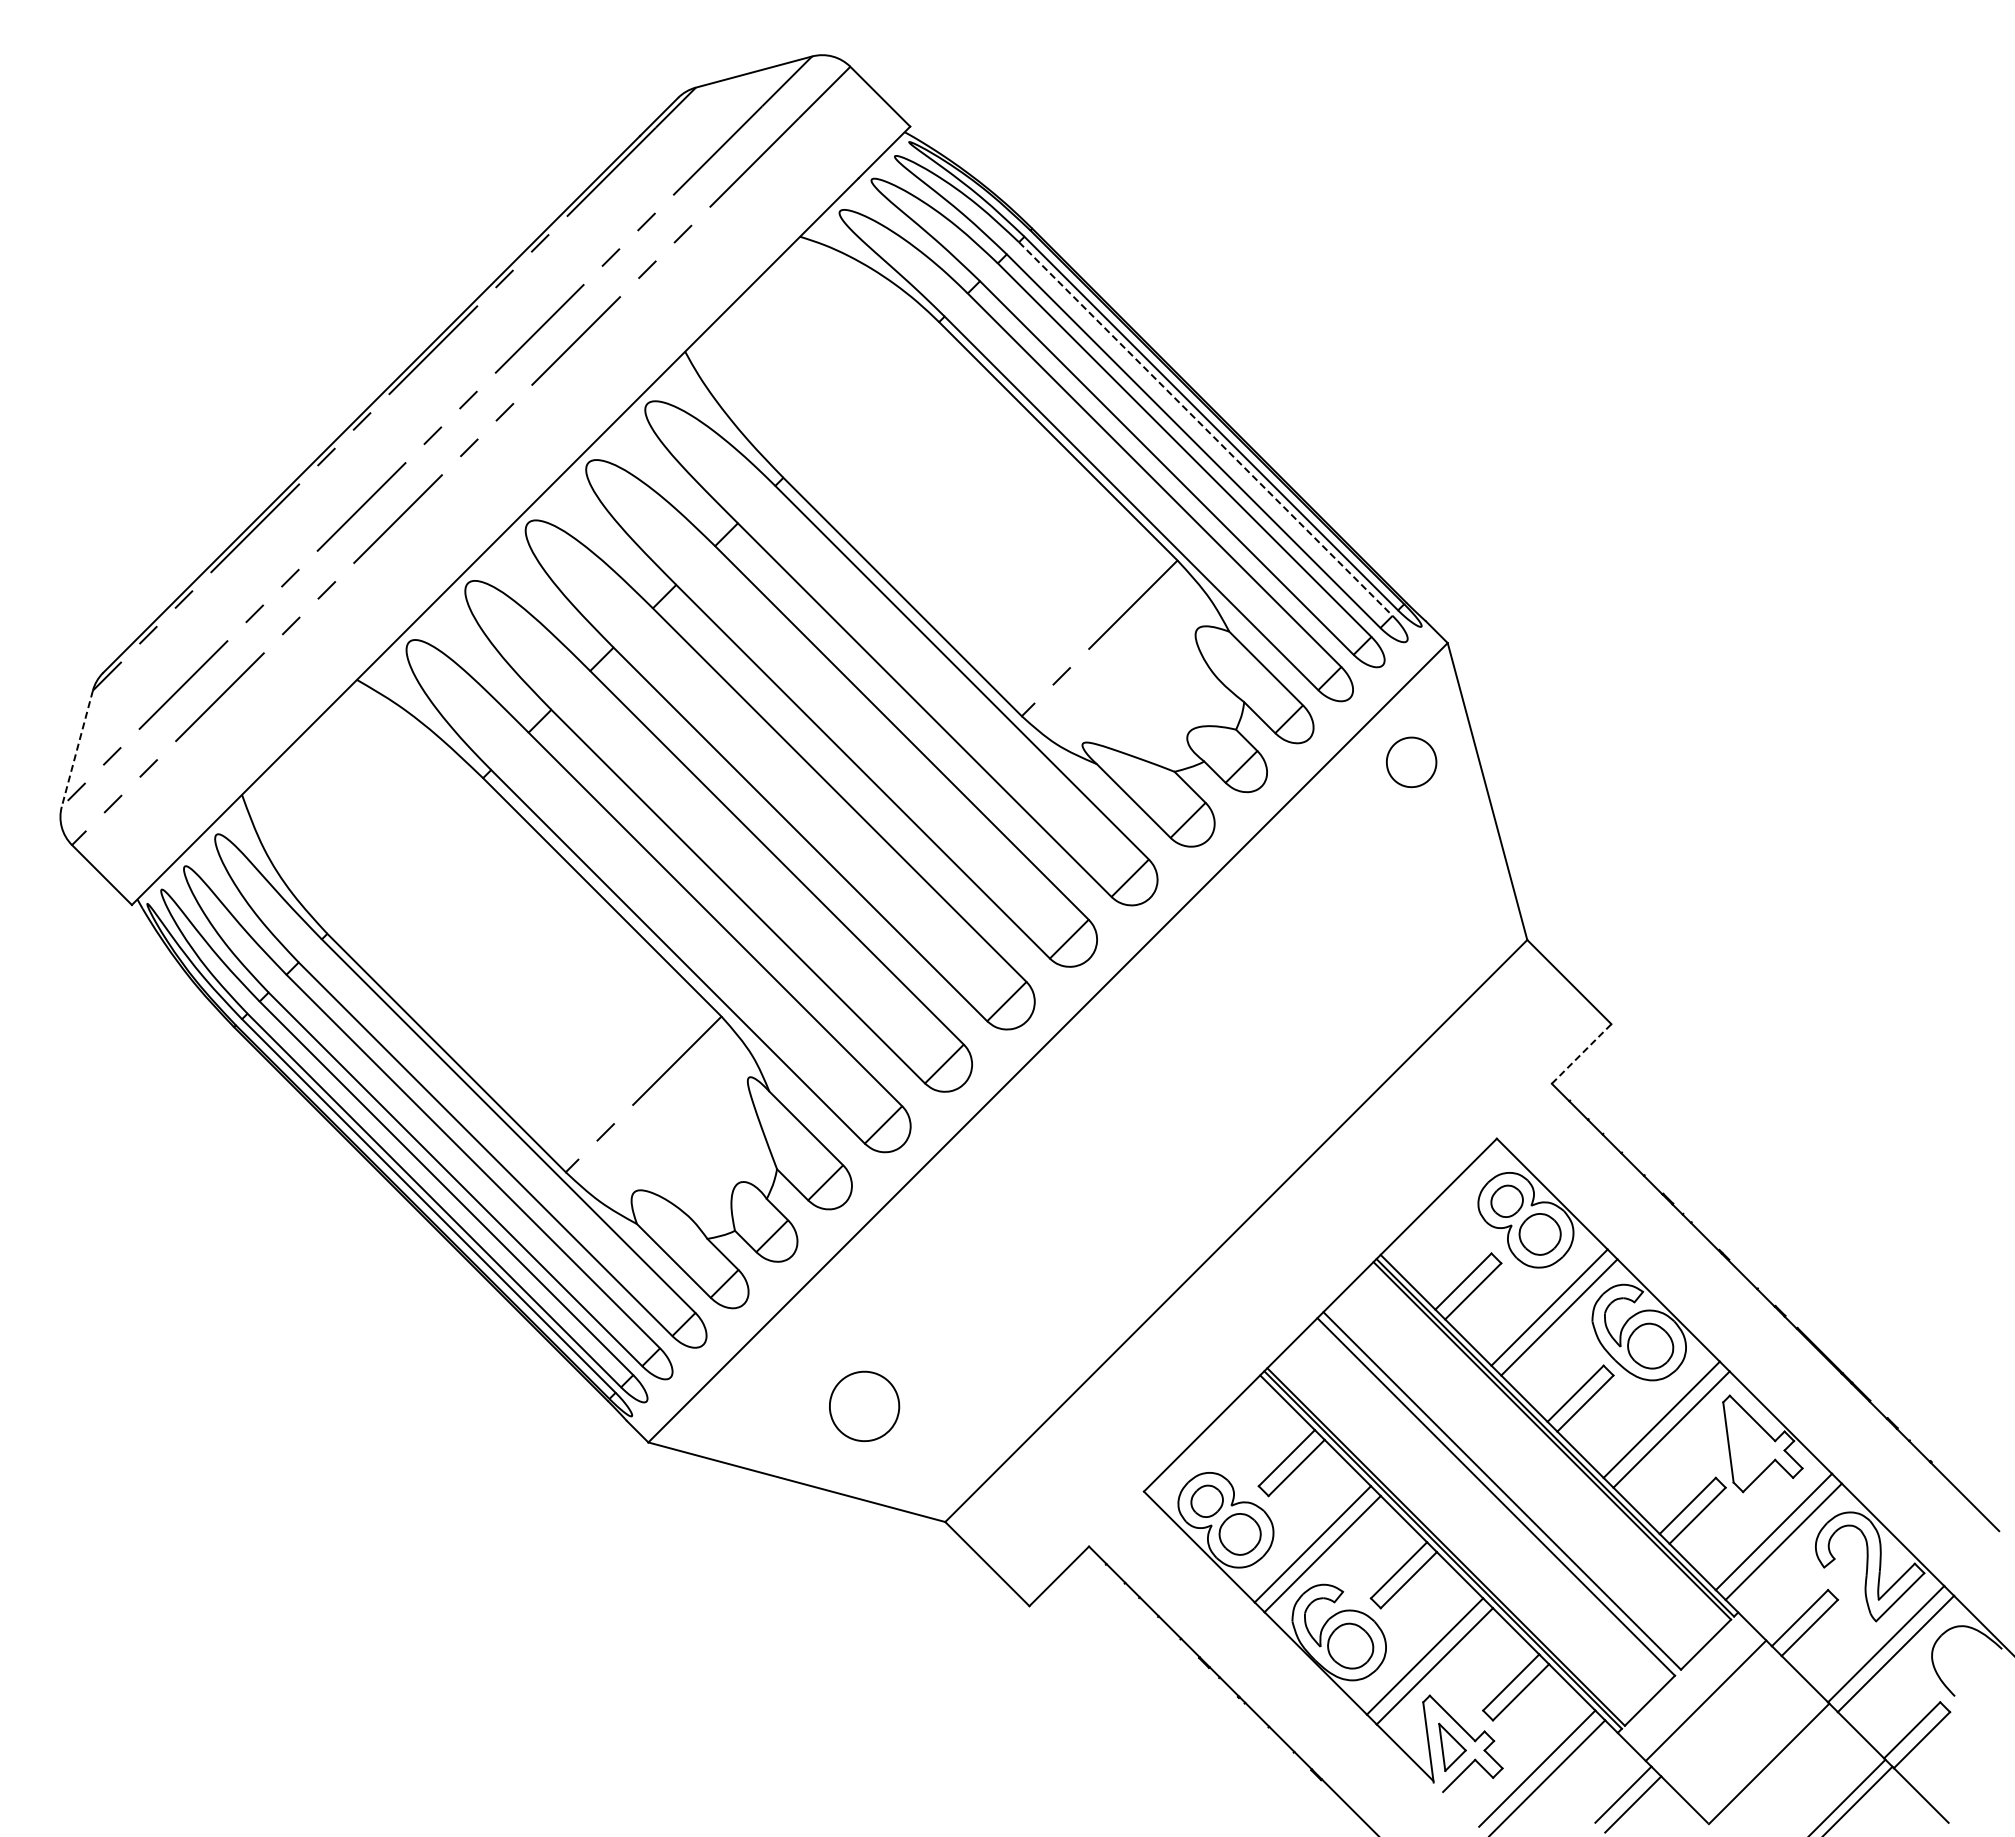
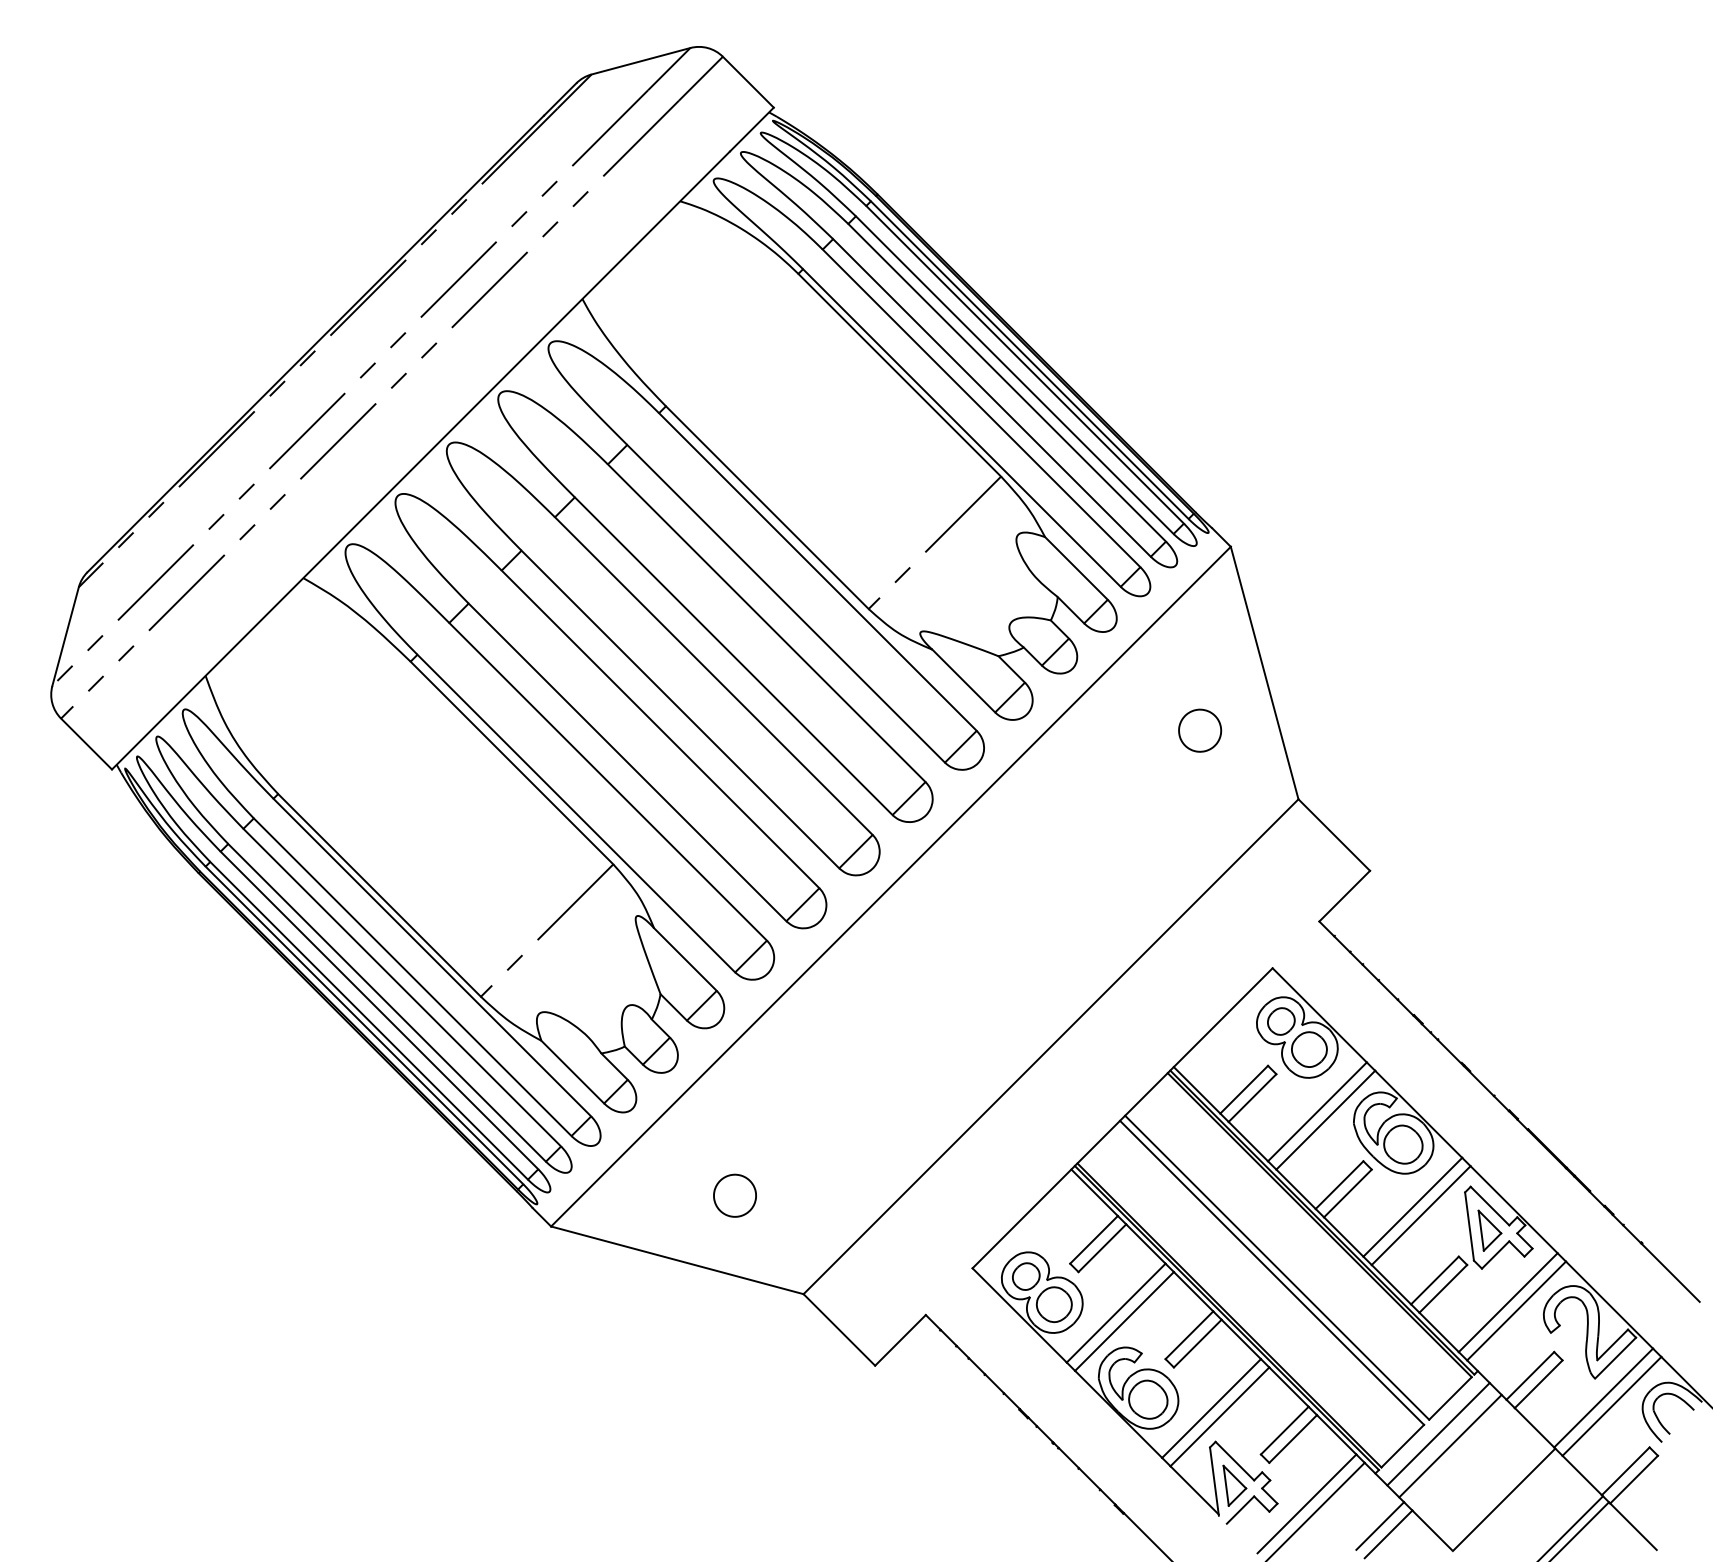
line: (1206, 429) -> (1025, 365), dashed -> solid
line: (77, 749) -> (65, 637), dashed -> solid
part: (1411, 762) -> (1200, 730), moved
line: (1582, 1053) -> (1345, 895), dashed -> solid
part: (864, 1405) -> (734, 1195), size x0.71
part: (1752, 1446) -> (1489, 1229), added
part: (1978, 1647) -> (1682, 1400), added
line: (1691, 1686) -> (1438, 1434), added

